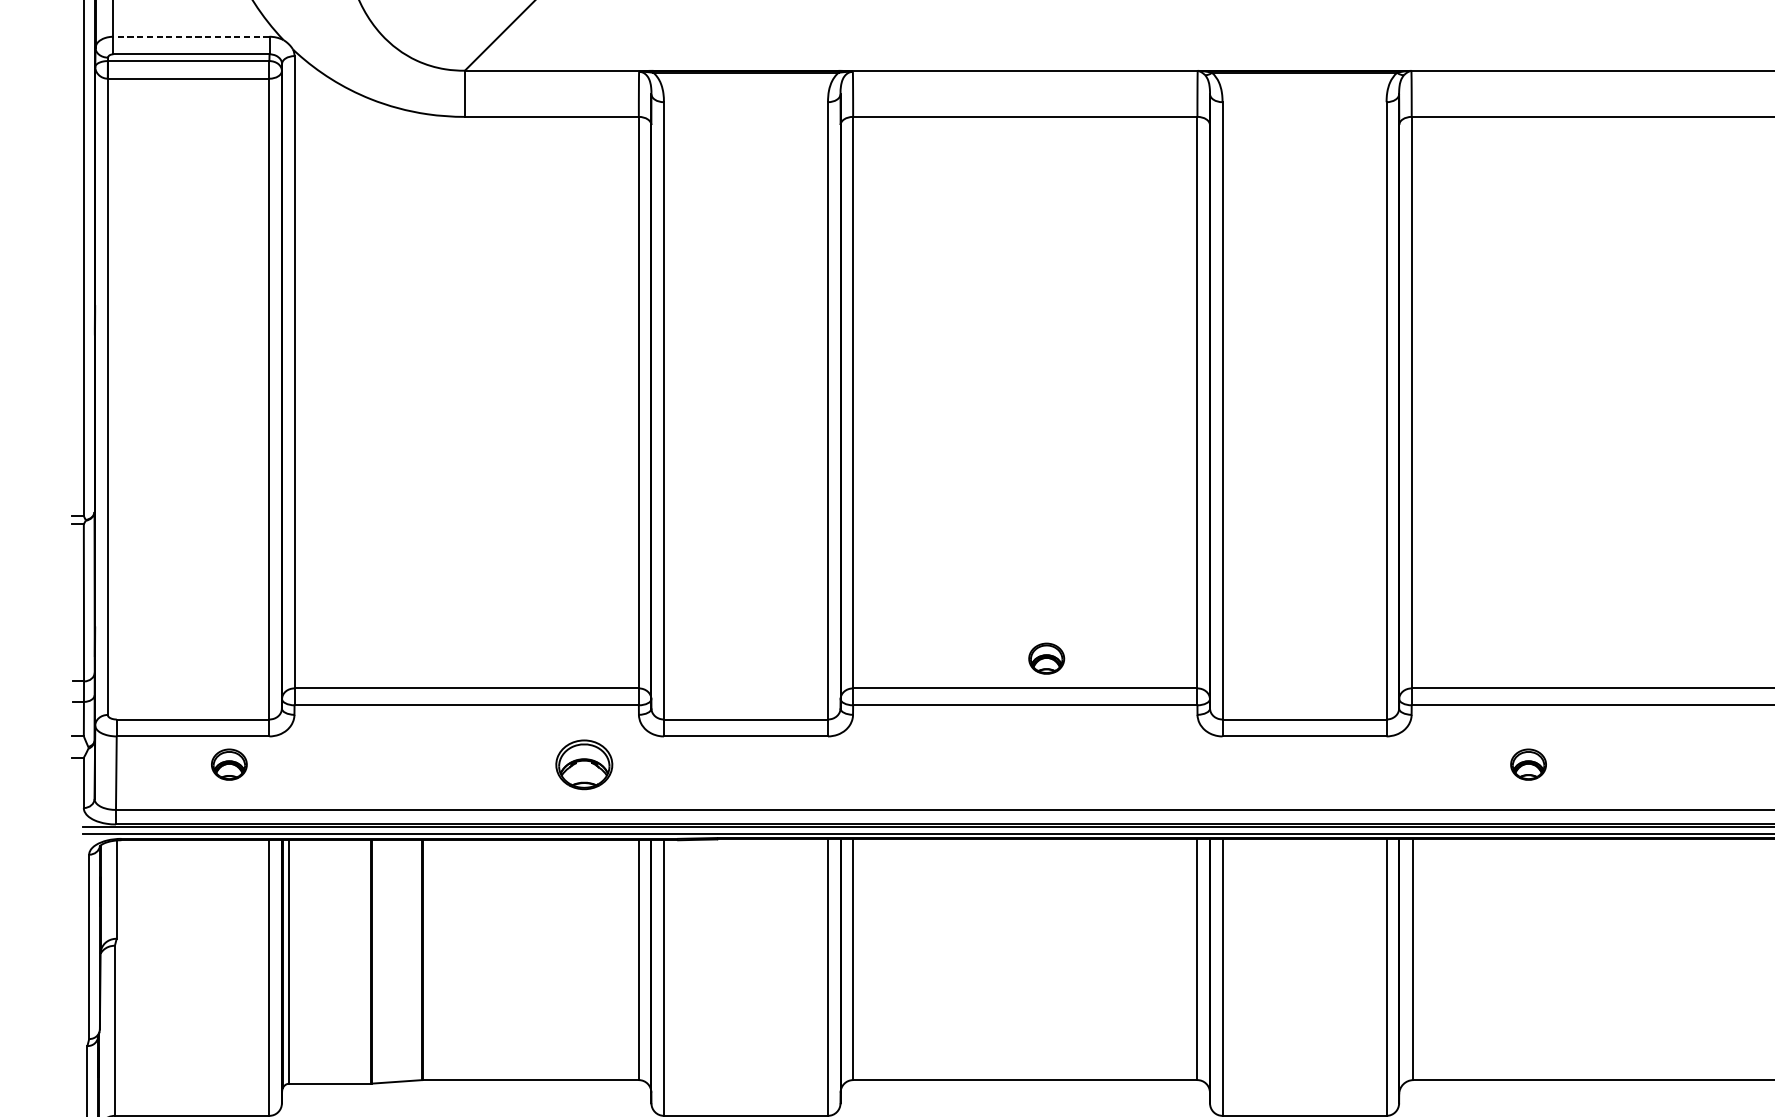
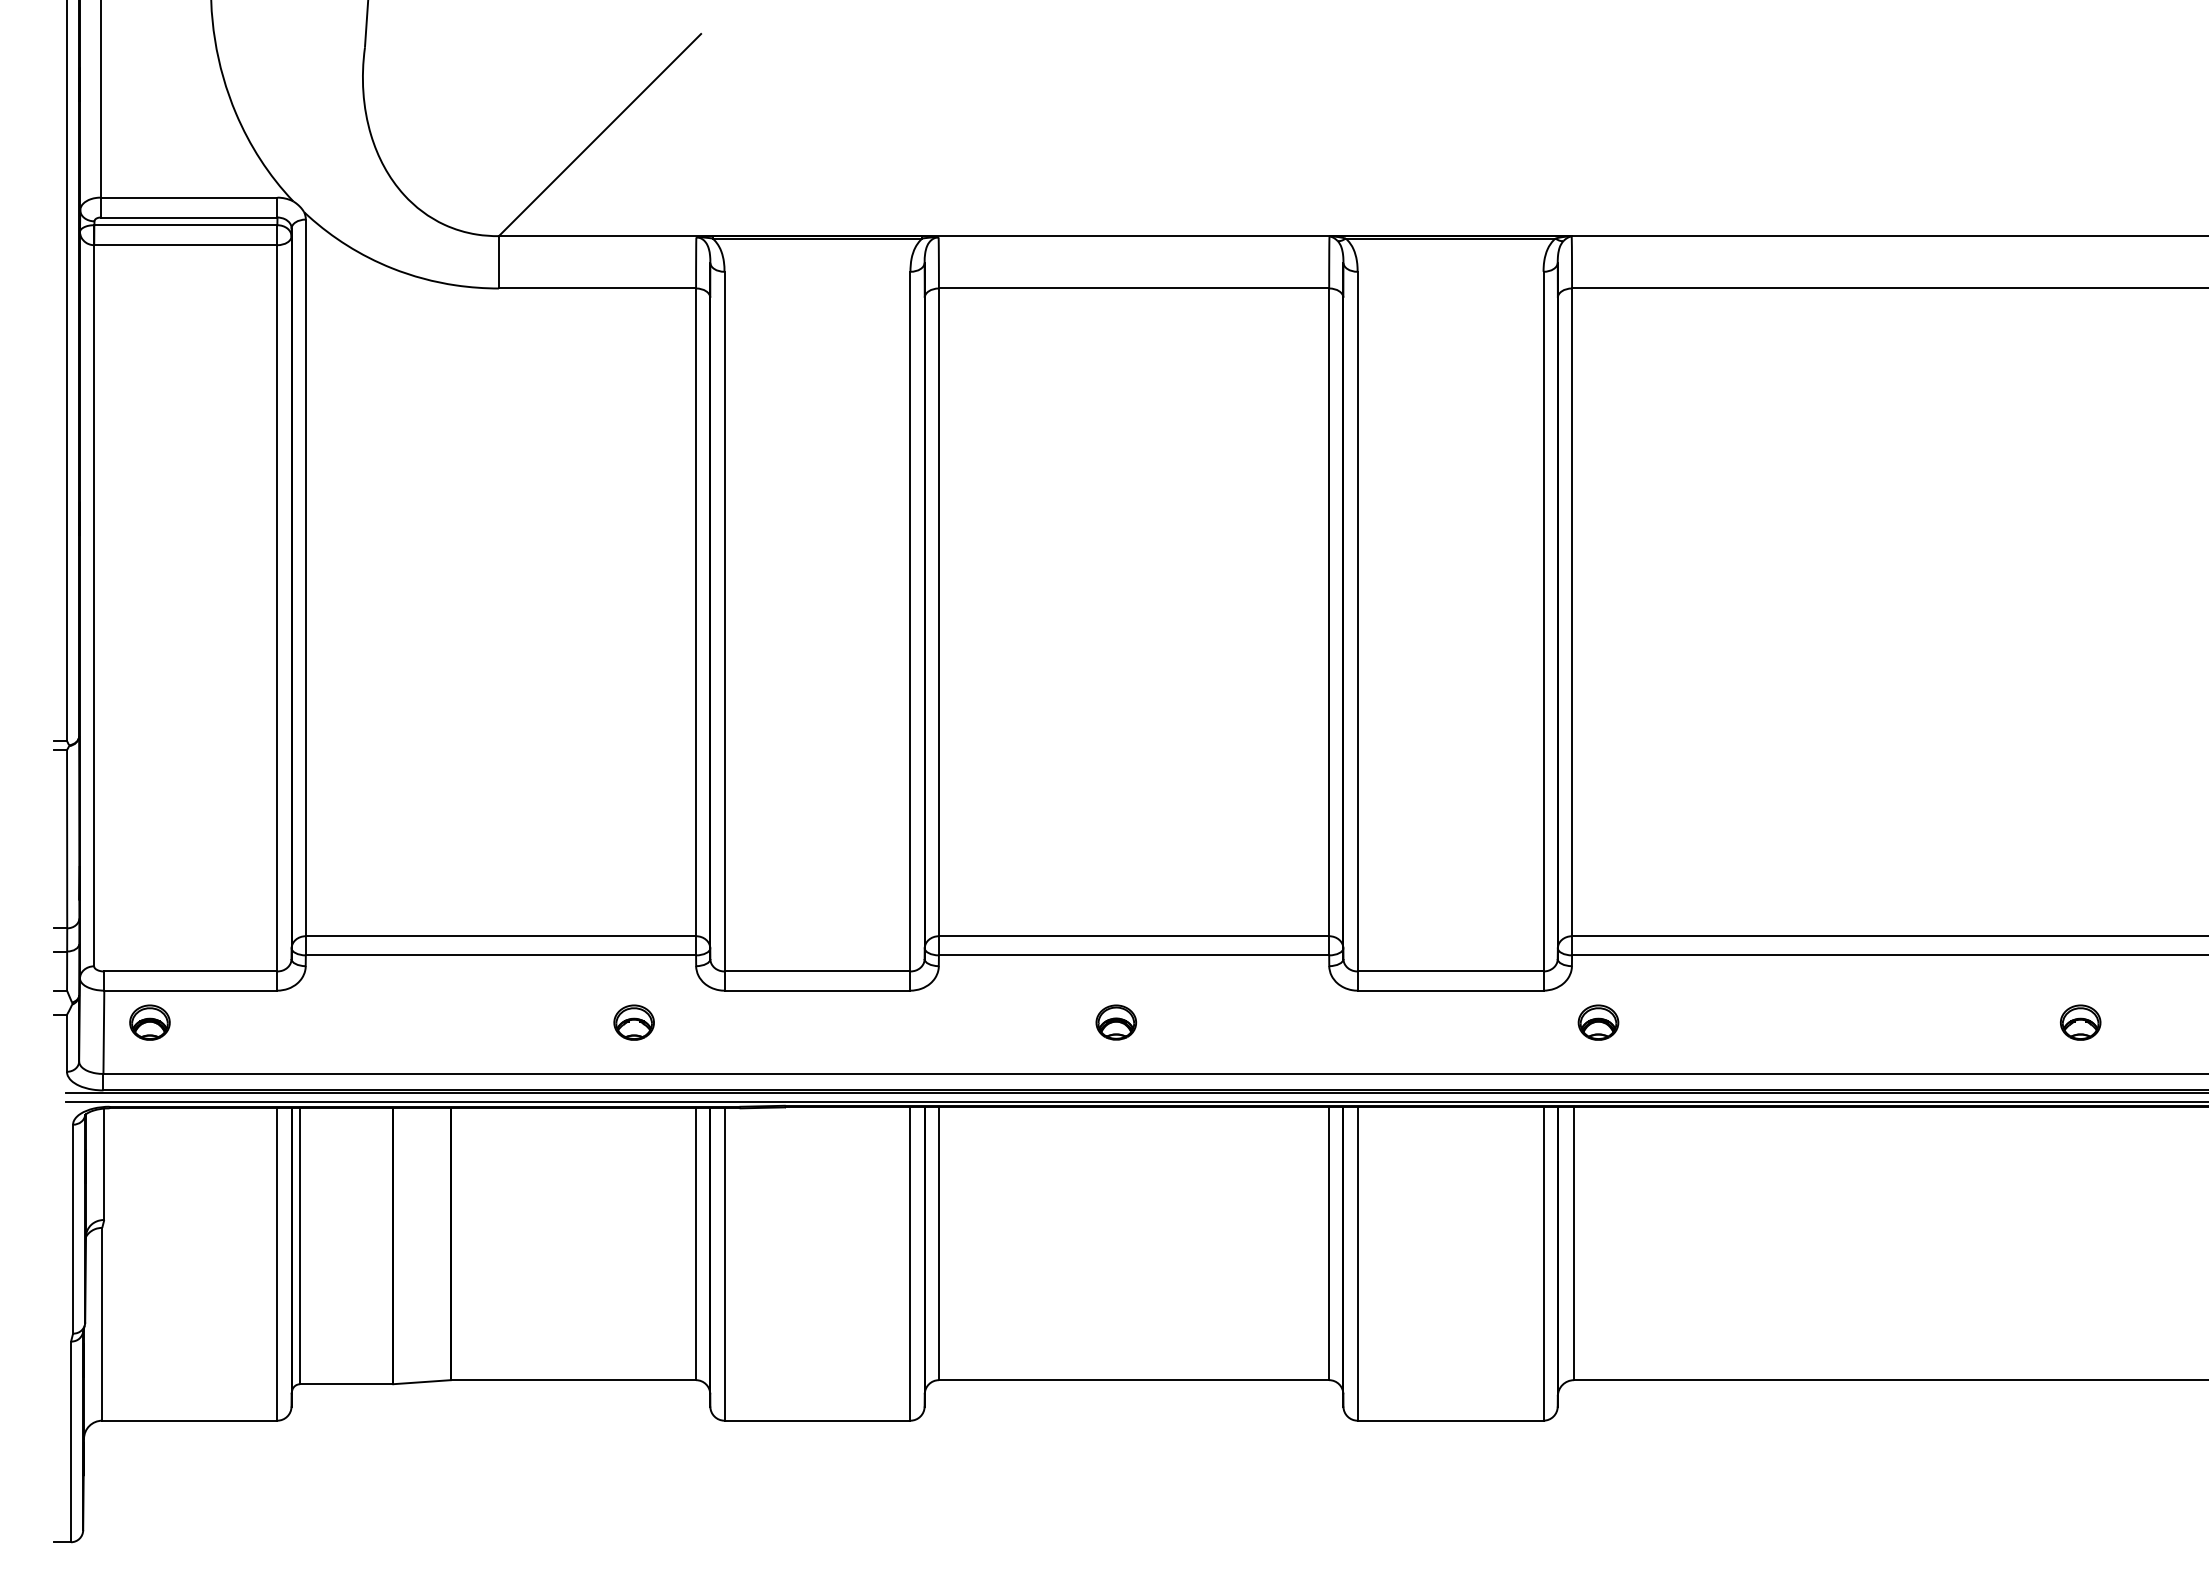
line: (191, 36) -> (188, 197), dashed -> solid
part: (1046, 658) -> (1116, 1022), moved
part: (228, 764) -> (149, 1022), moved
part: (583, 764) -> (633, 1022), size x0.62
part: (1528, 764) -> (1598, 1022), moved

